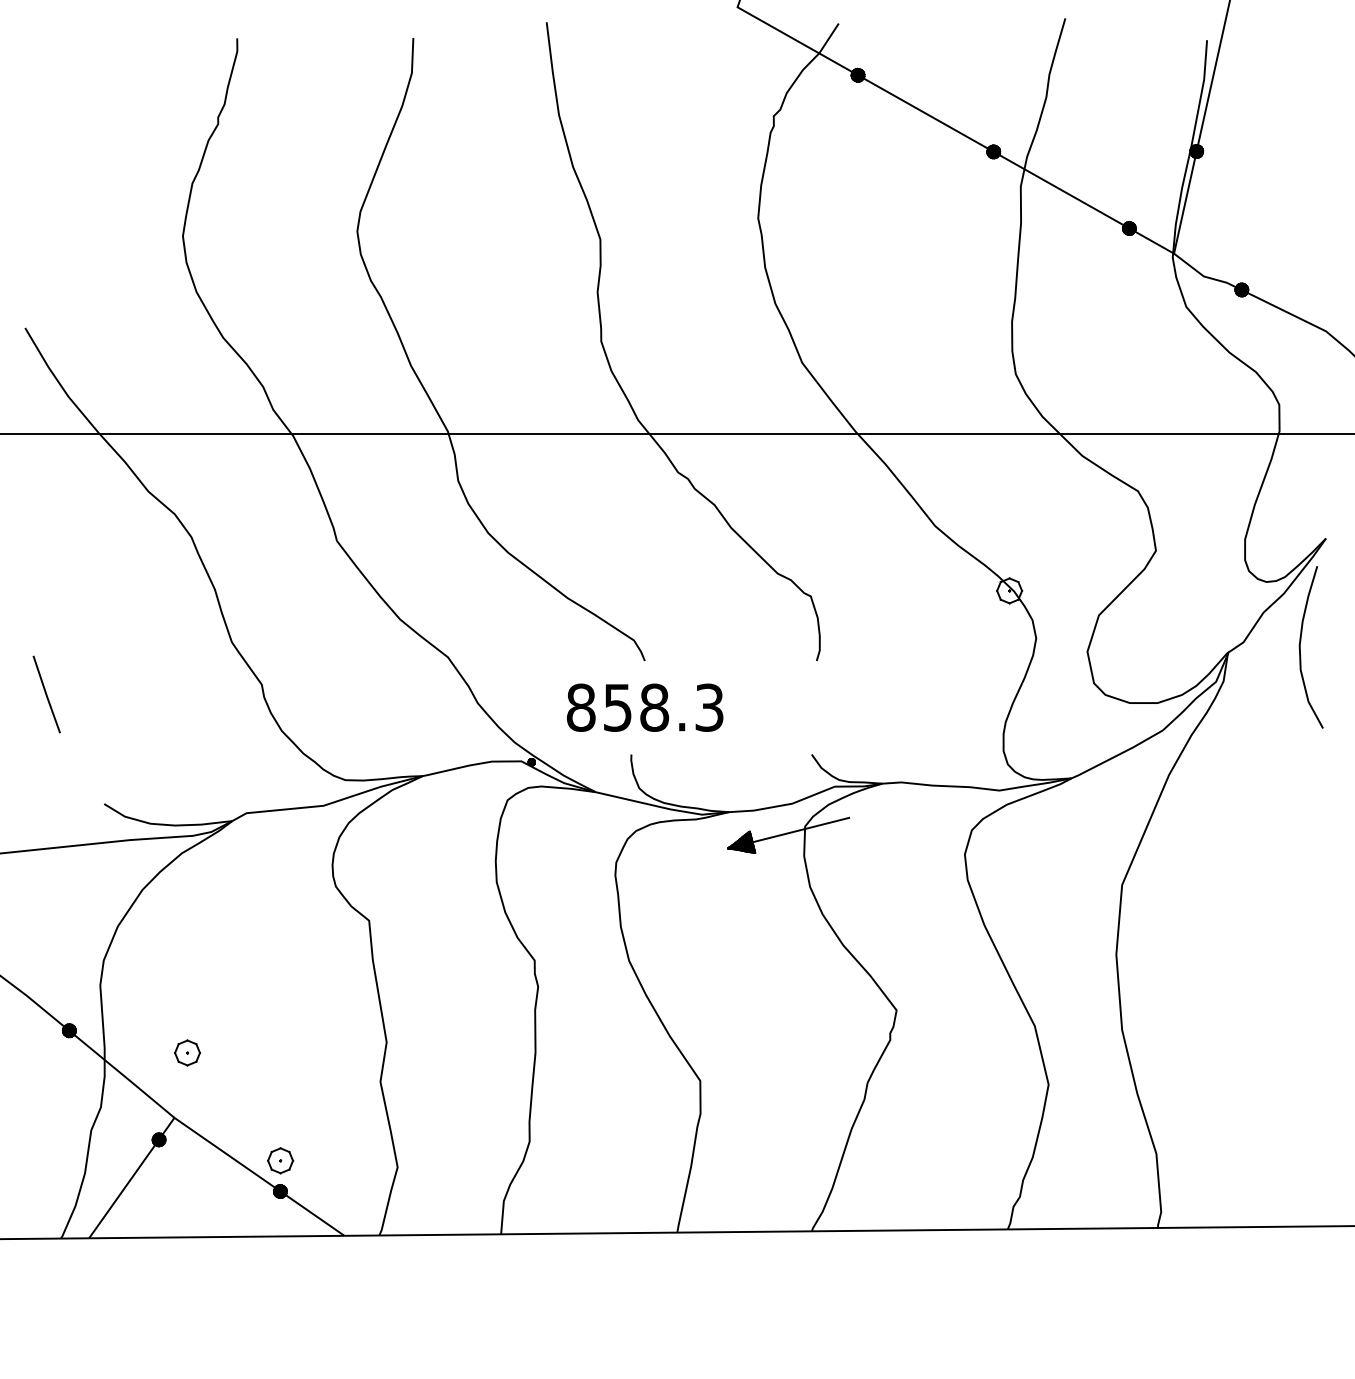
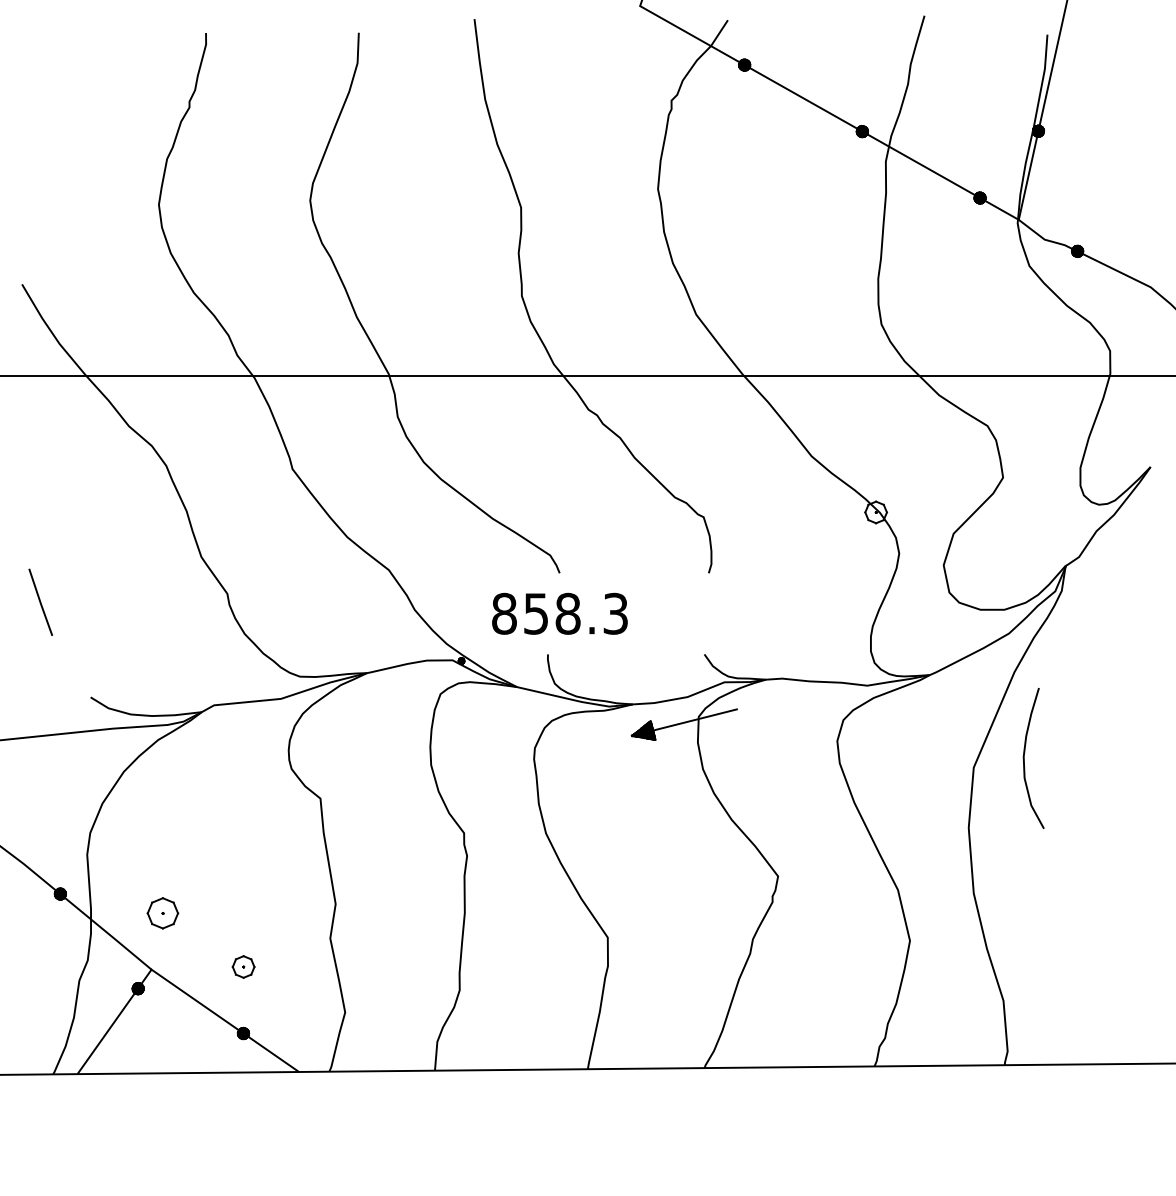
curve: (1300, 647) -> (1024, 758), moved
part: (187, 1052) -> (162, 912), size x1.4
part: (280, 1160) -> (243, 966), moved

